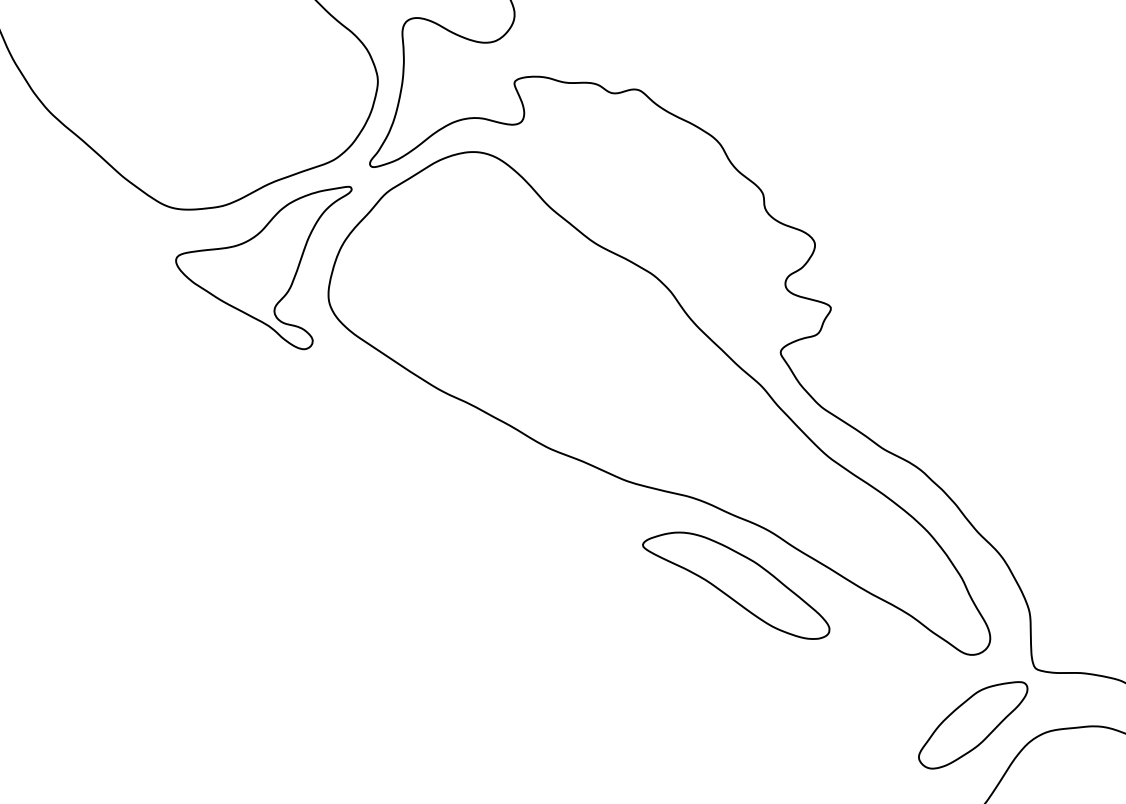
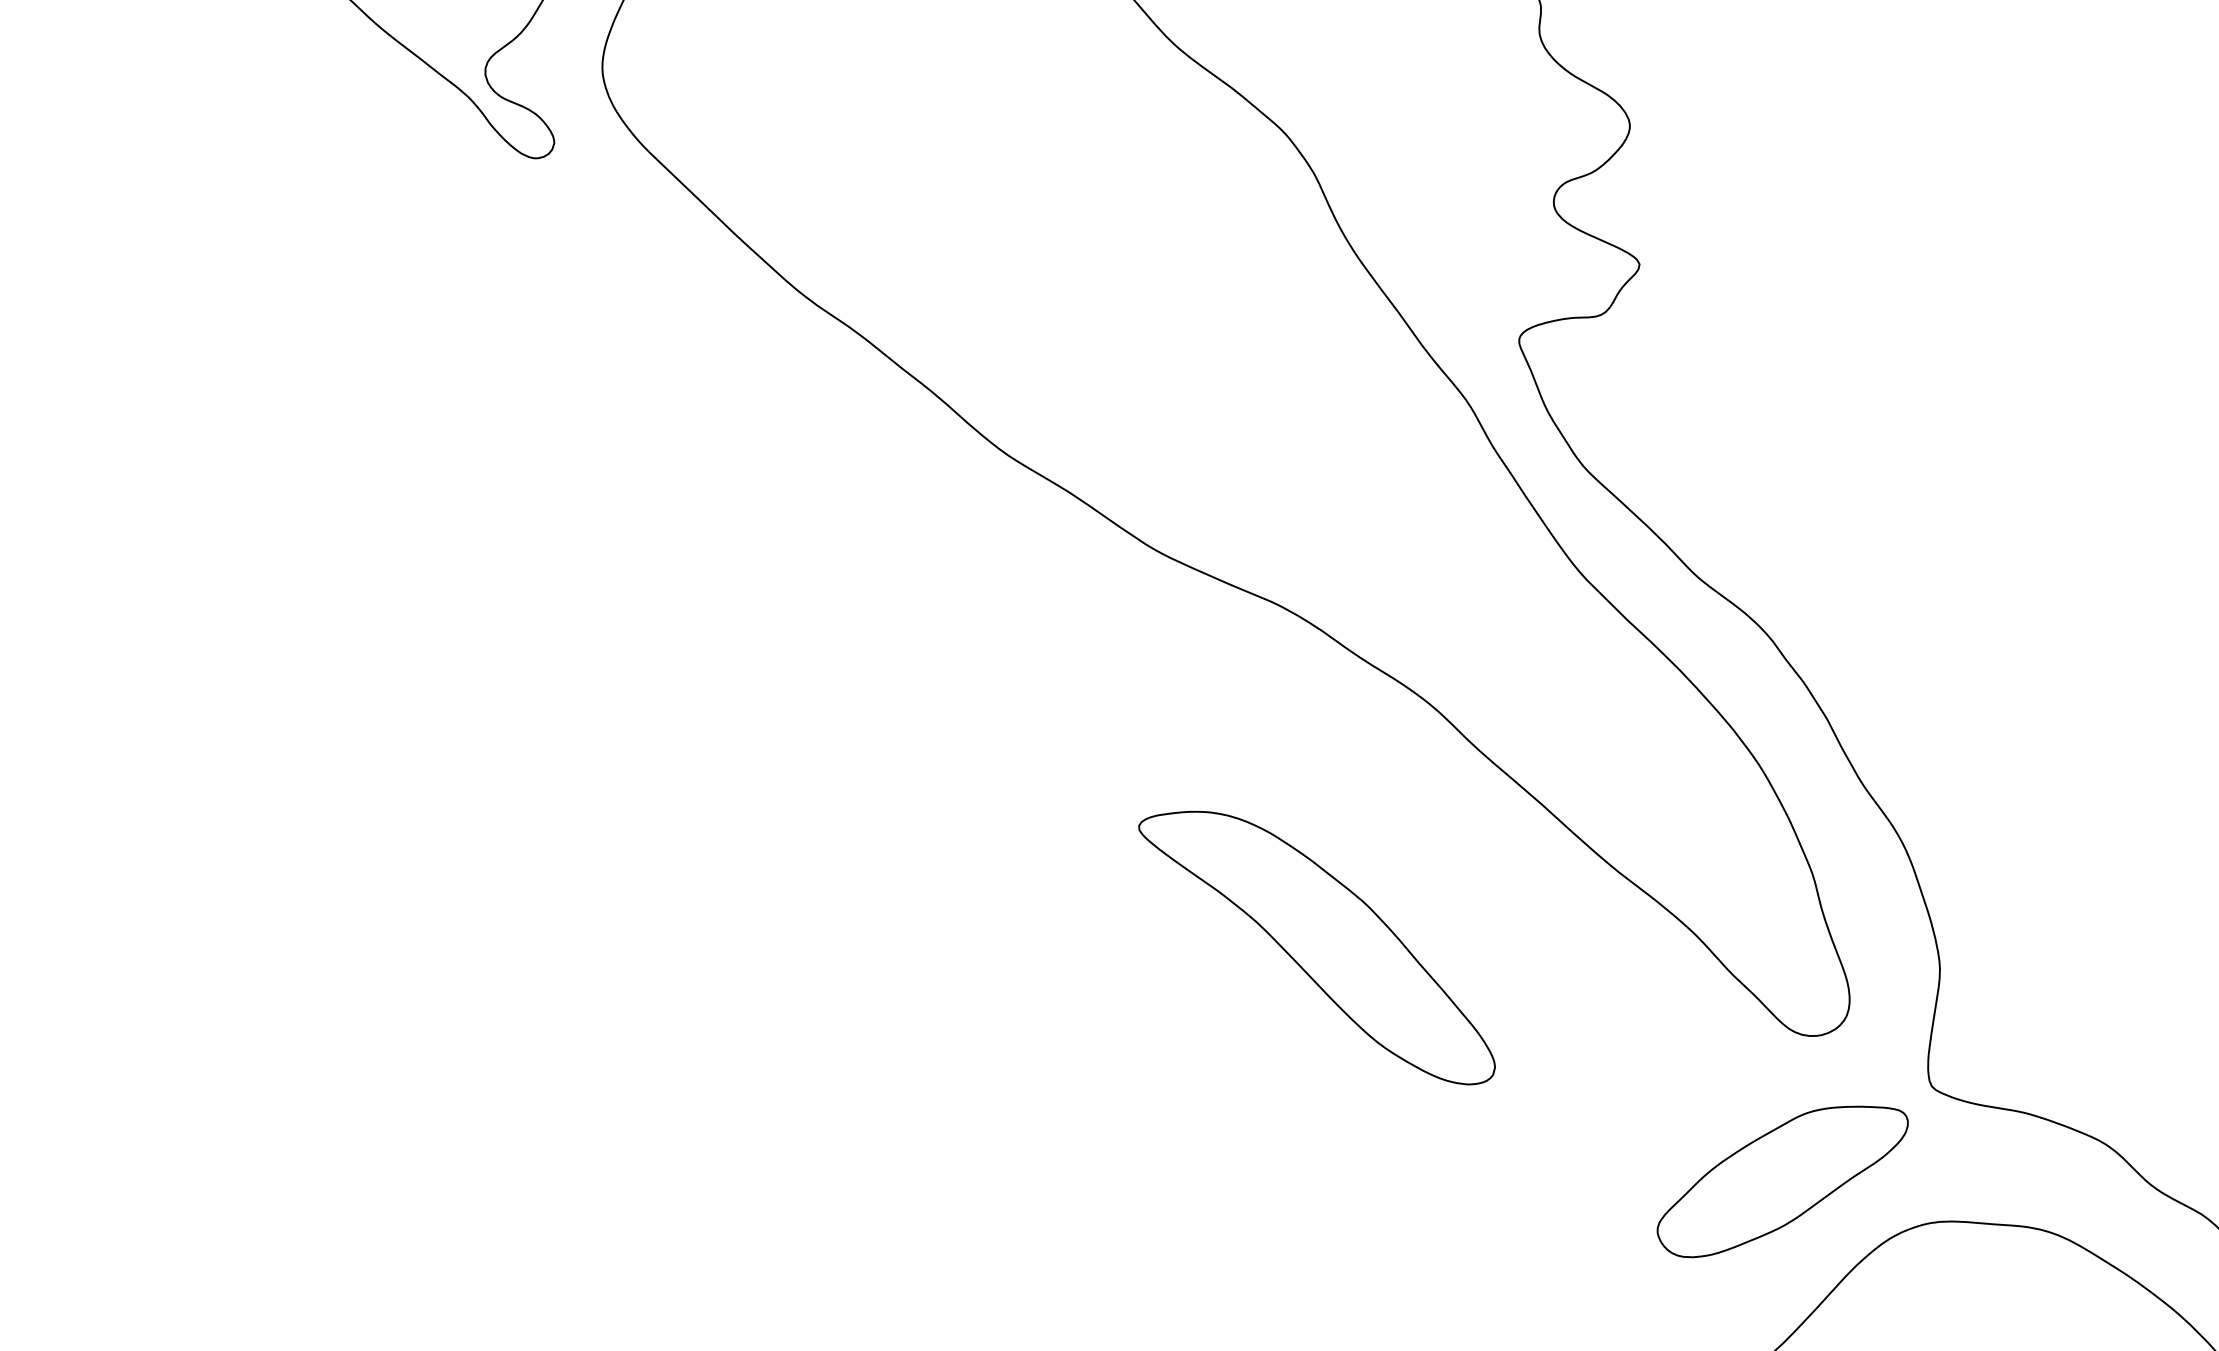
part: (736, 585) -> (1318, 944), moved

